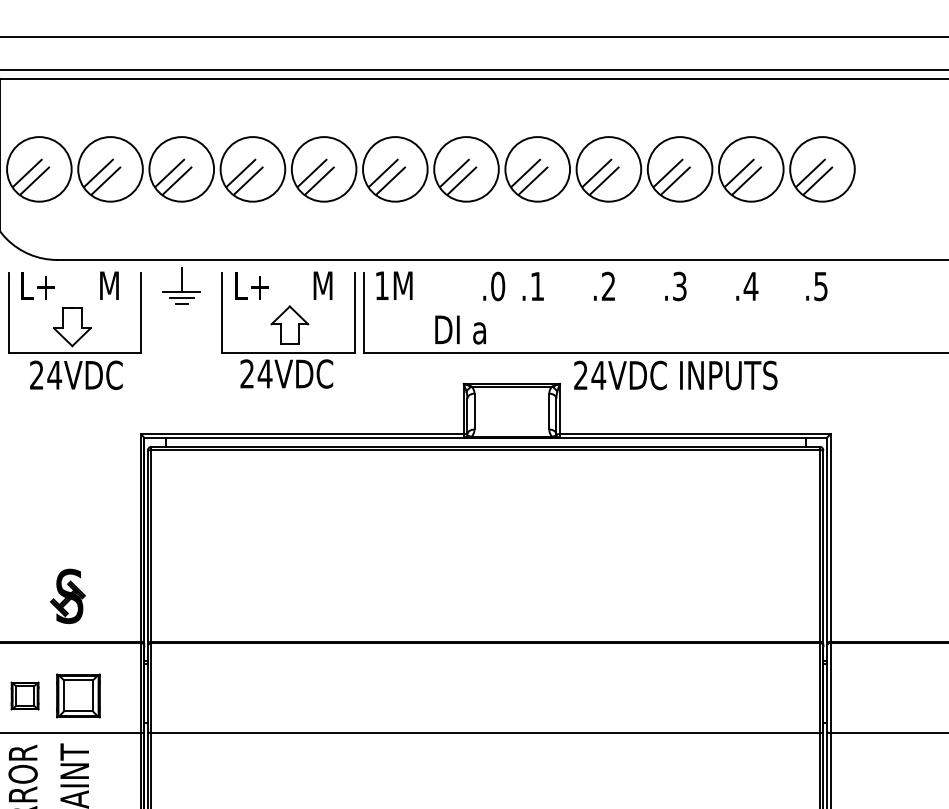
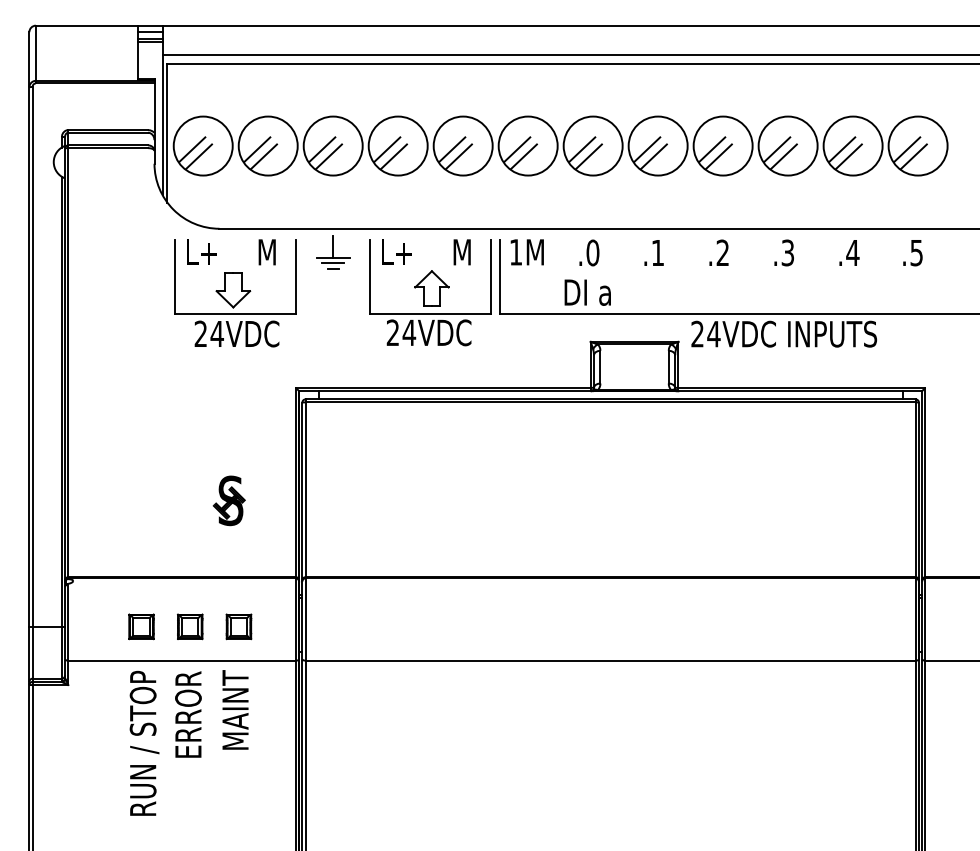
text: (494, 285) -> (589, 252), moved
part: (67, 596) -> (228, 500), moved
part: (77, 695) -> (238, 626), size x0.62

